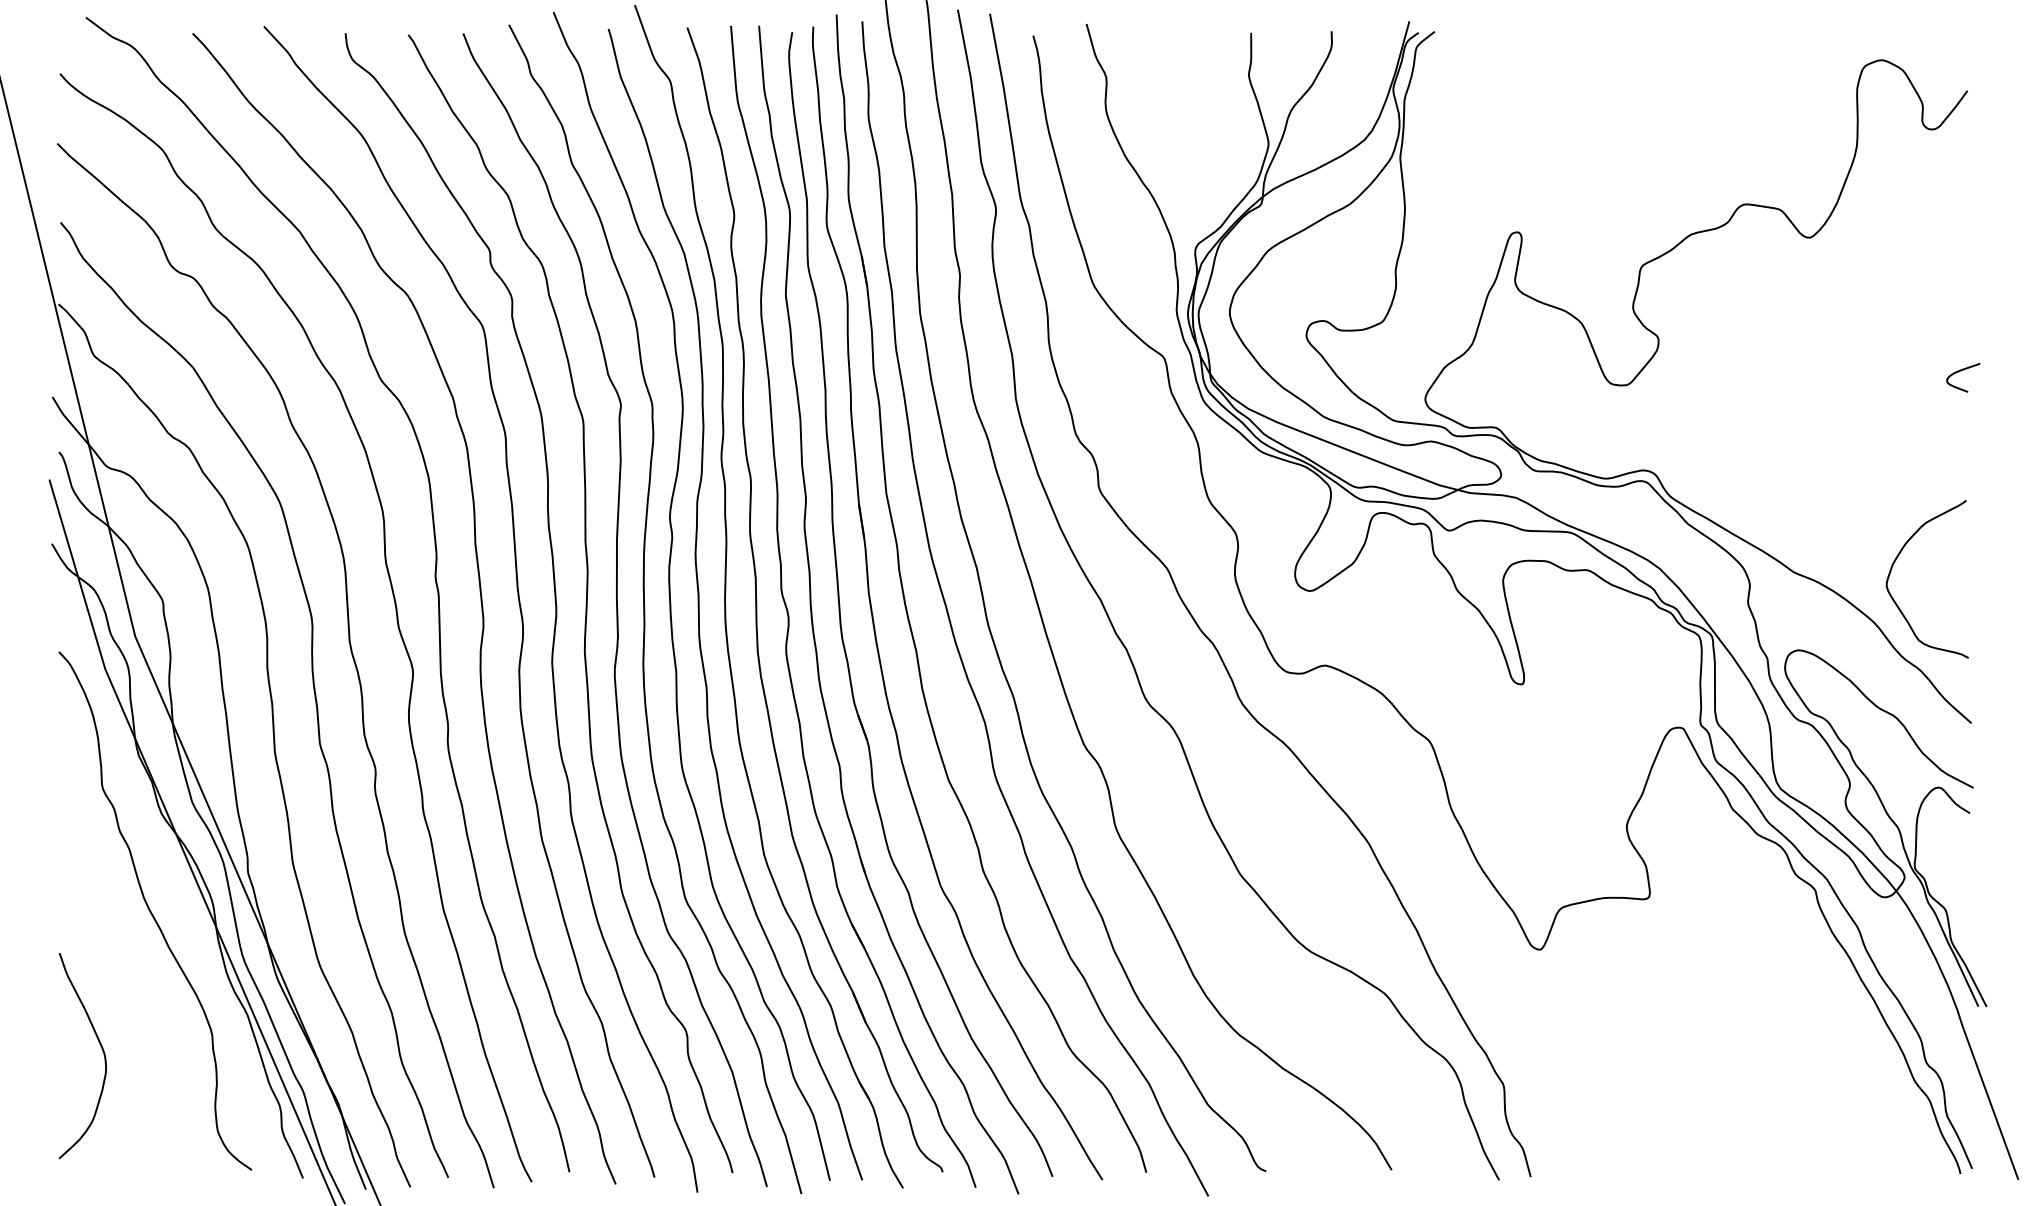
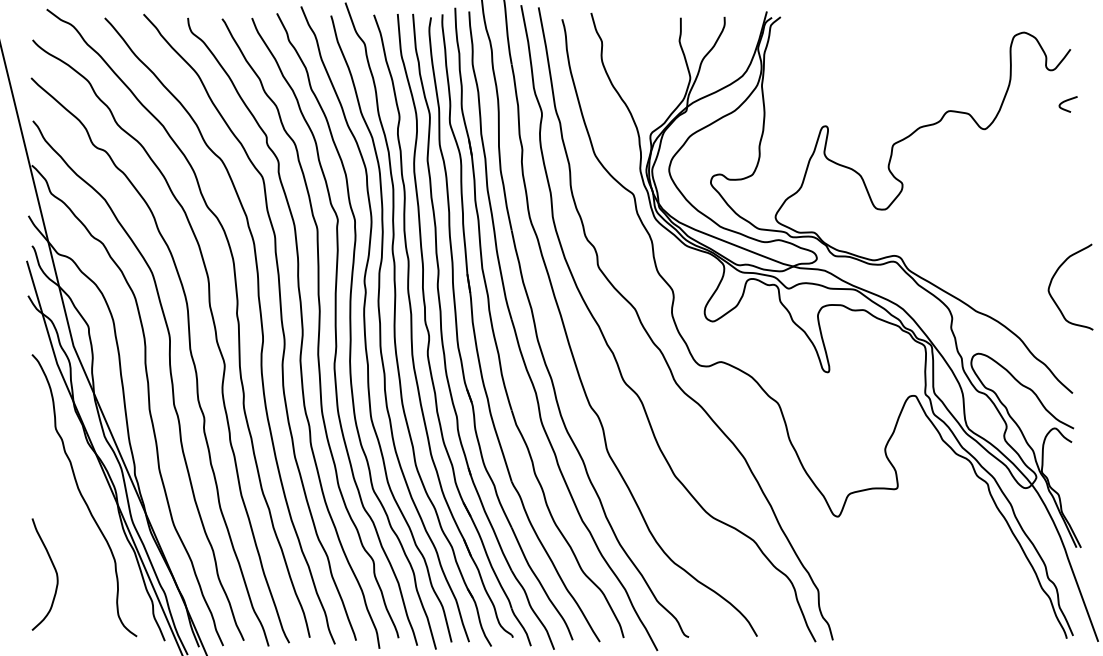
curve: (1961, 372) -> (1067, 101), moved
curve: (1899, 557) -> (1055, 275), moved

